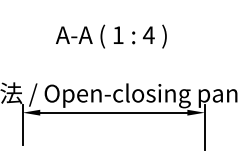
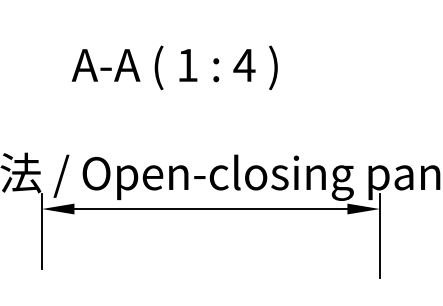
text: (111, 36) -> (175, 67), moved

